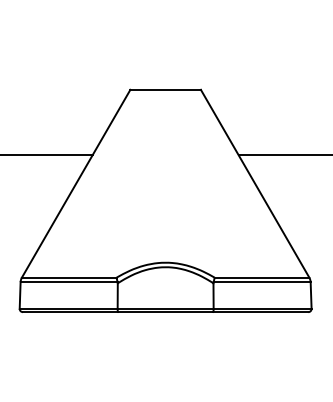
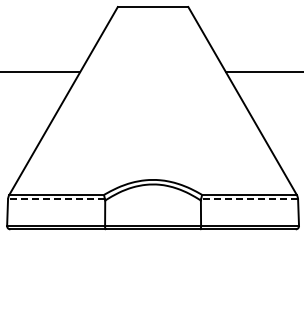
line: (69, 282) -> (56, 199), solid -> dashed
line: (262, 282) -> (249, 199), solid -> dashed

